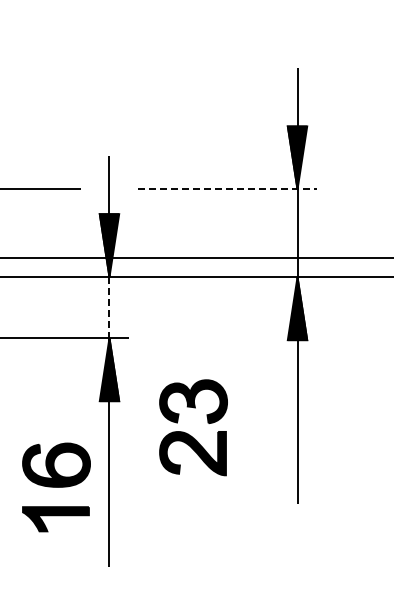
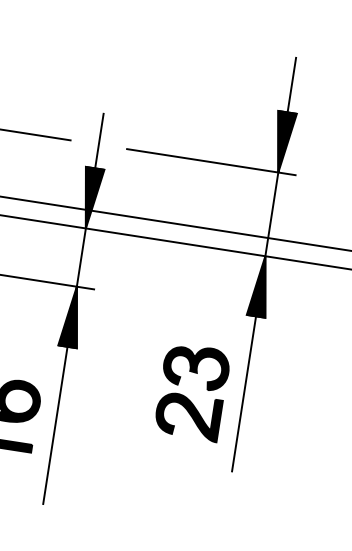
line: (227, 189) -> (211, 162), dashed -> solid
line: (109, 307) -> (81, 257), dashed -> solid
part: (188, 433) -> (186, 396), moved

